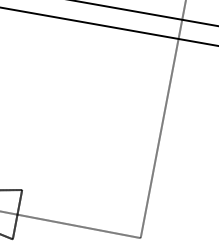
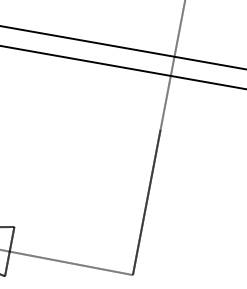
line: (154, 165) -> (146, 202), added

